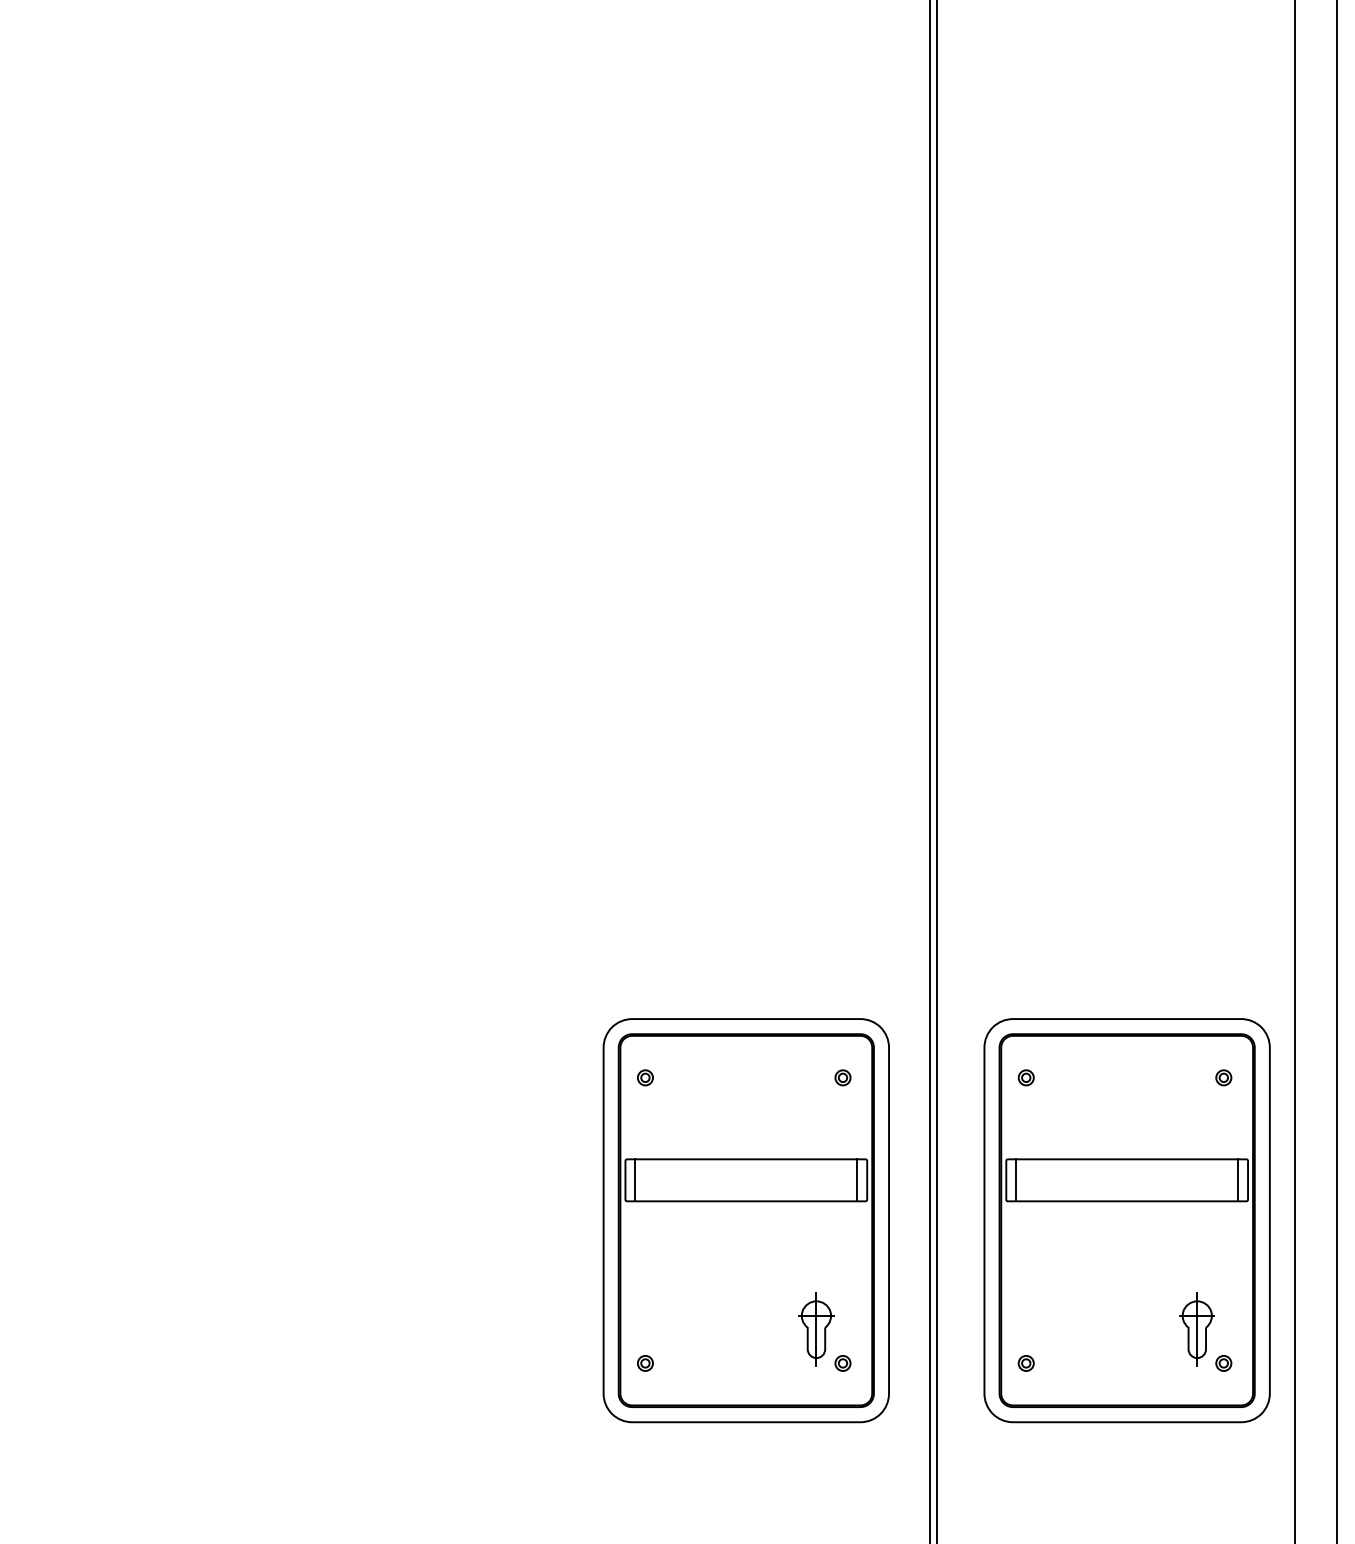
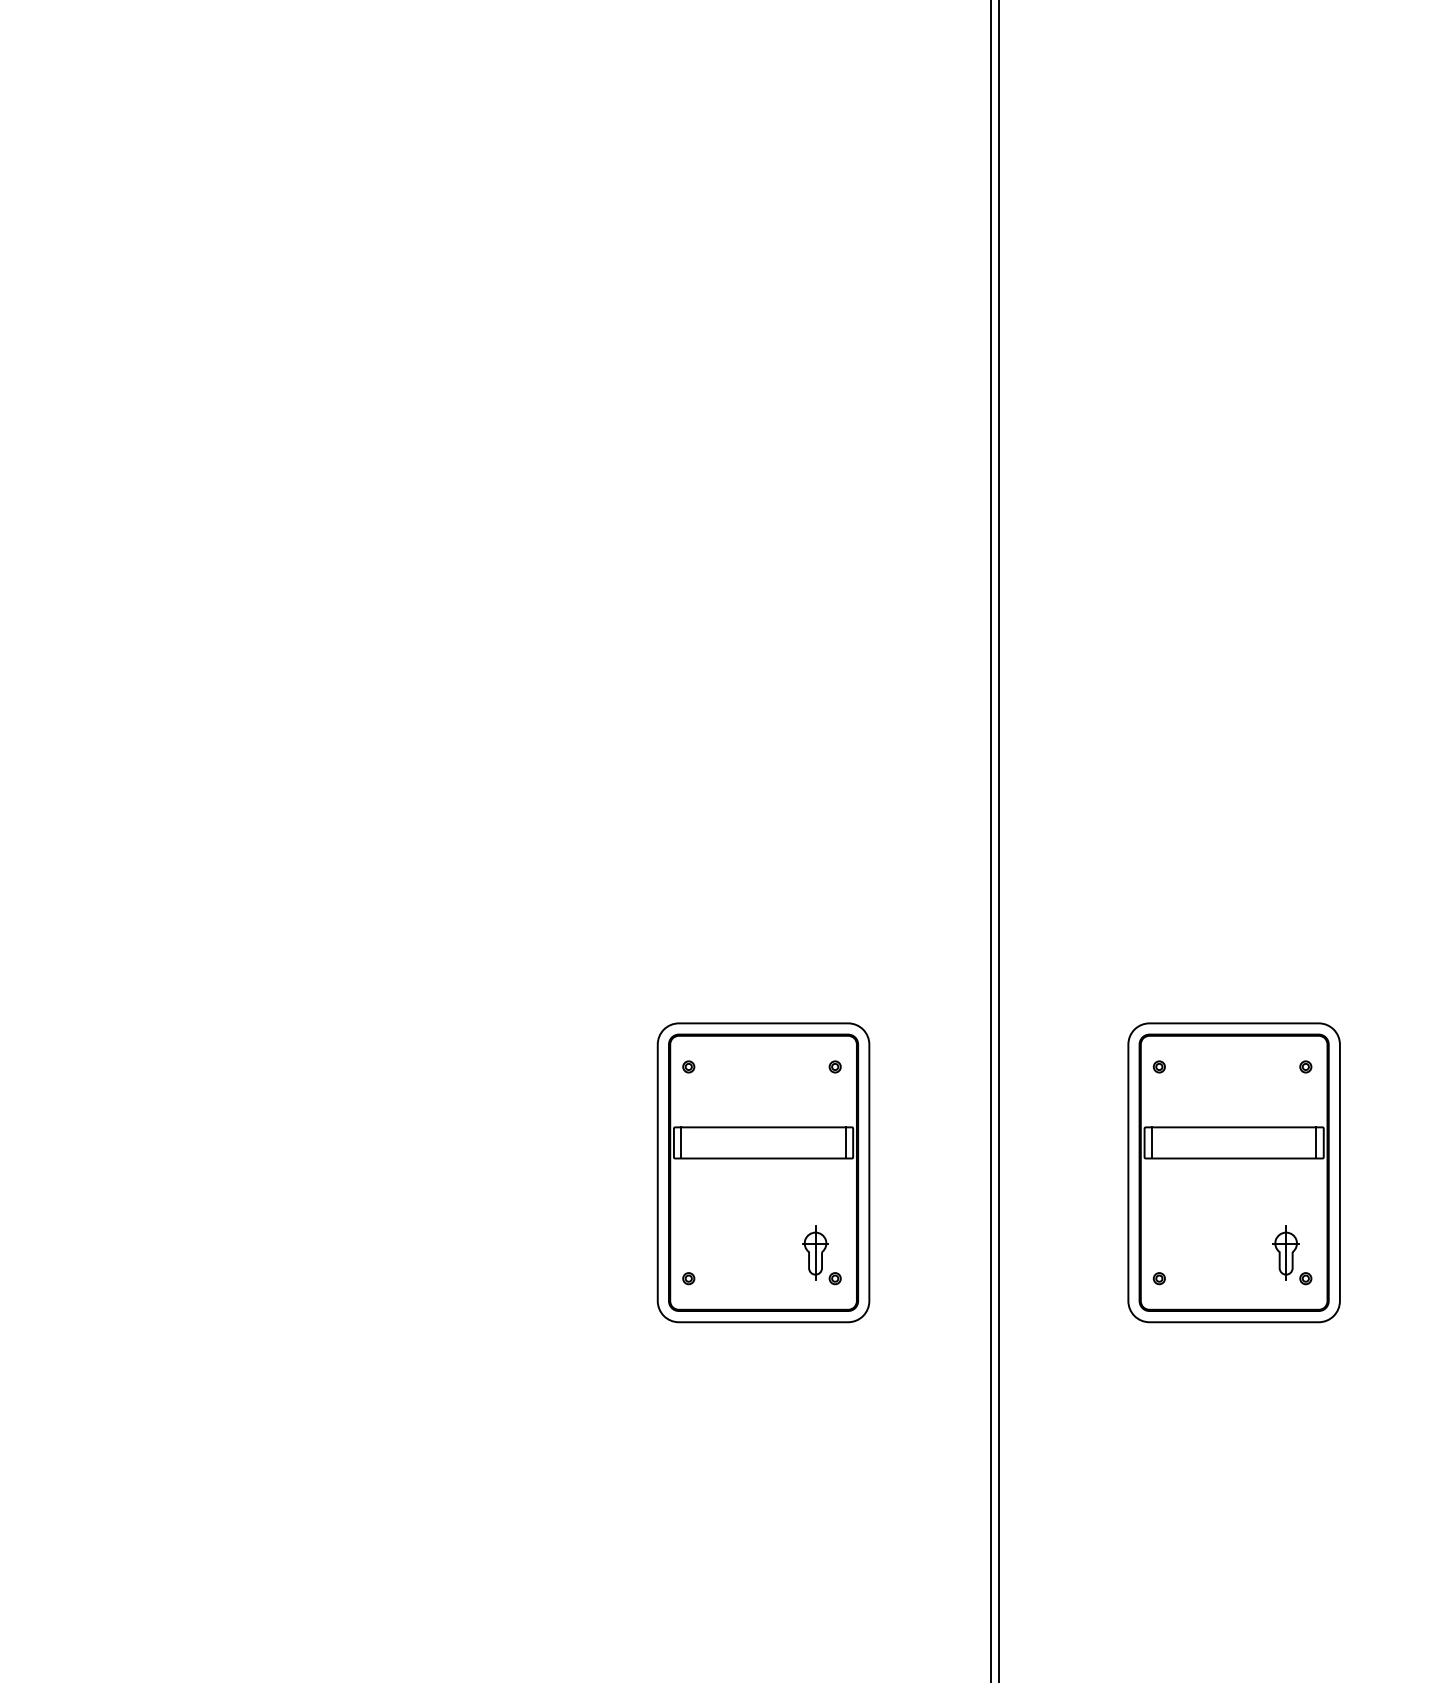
part: (745, 1220) -> (762, 1172), size x0.6
part: (1126, 1220) -> (1233, 1172), size x0.6

